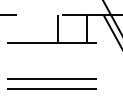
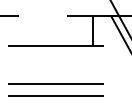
line: (58, 28) -> (62, 30), removed

